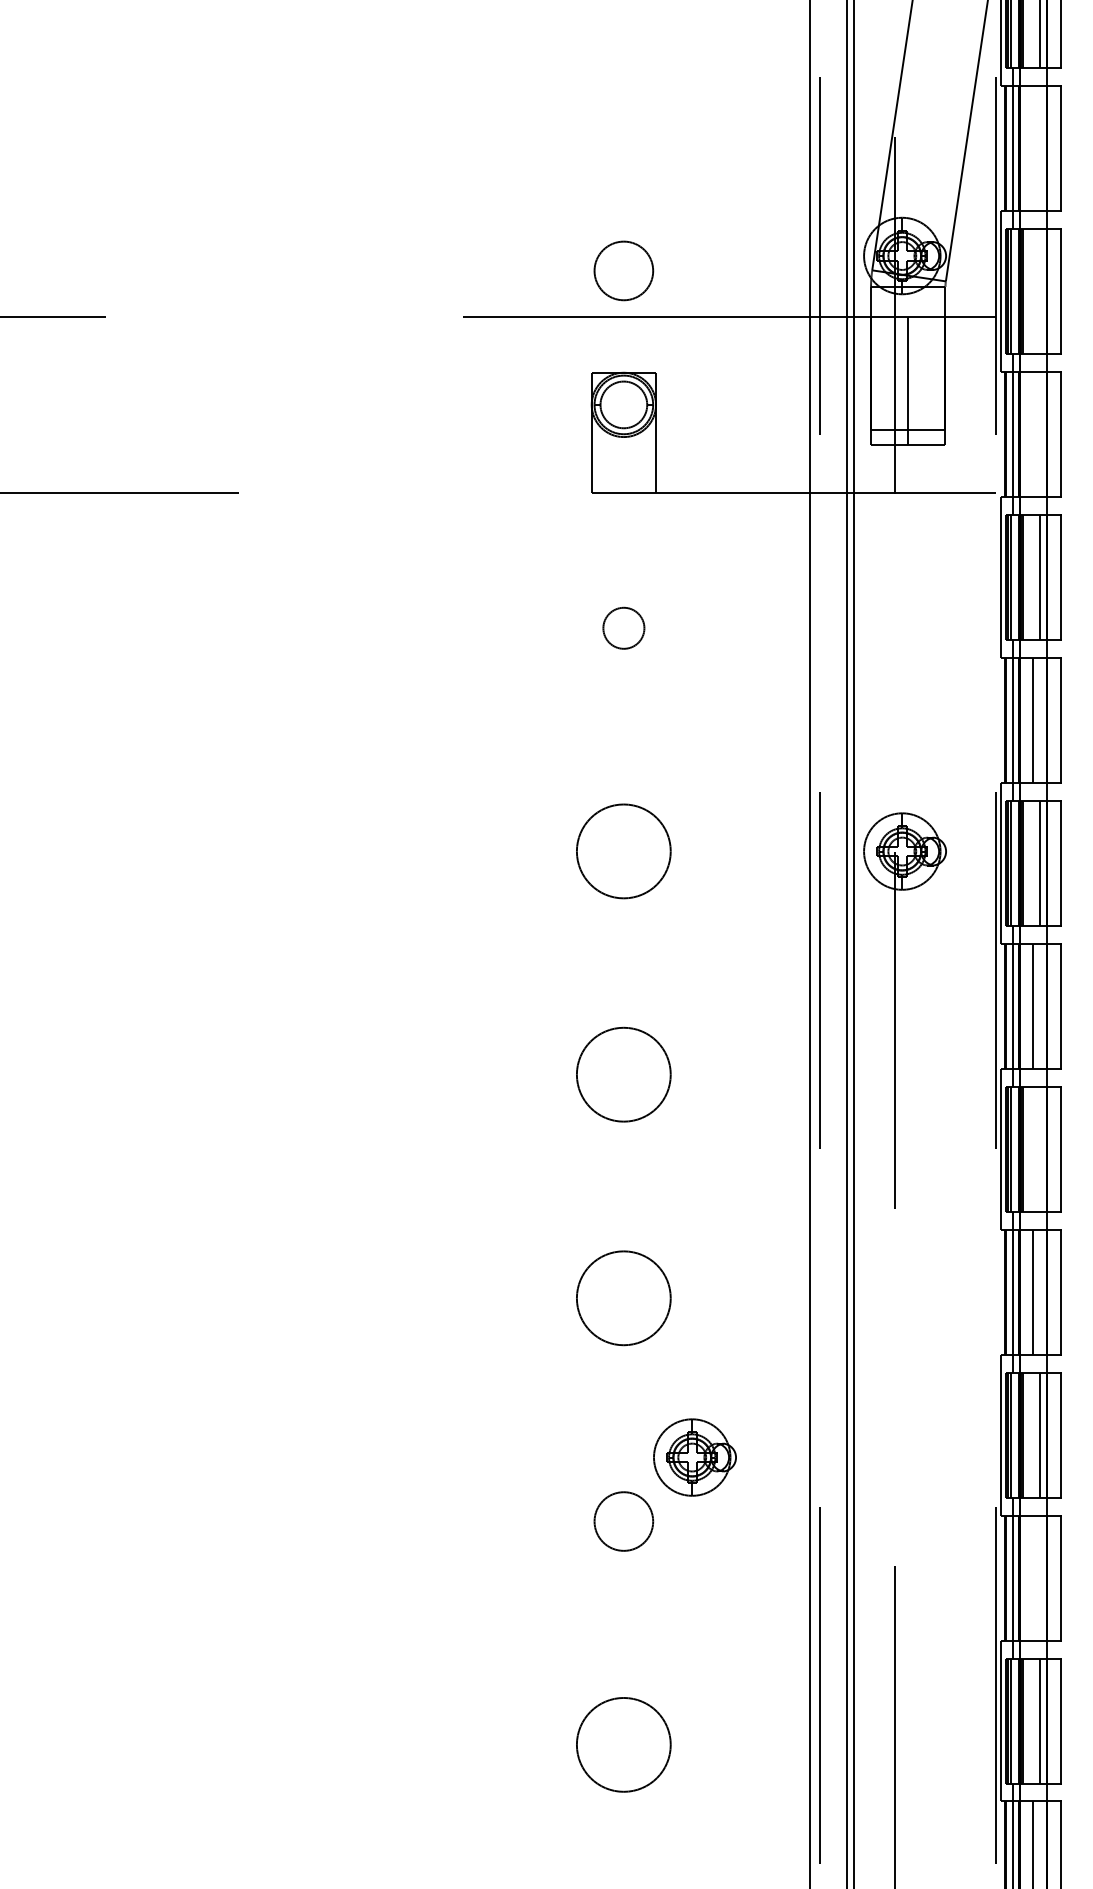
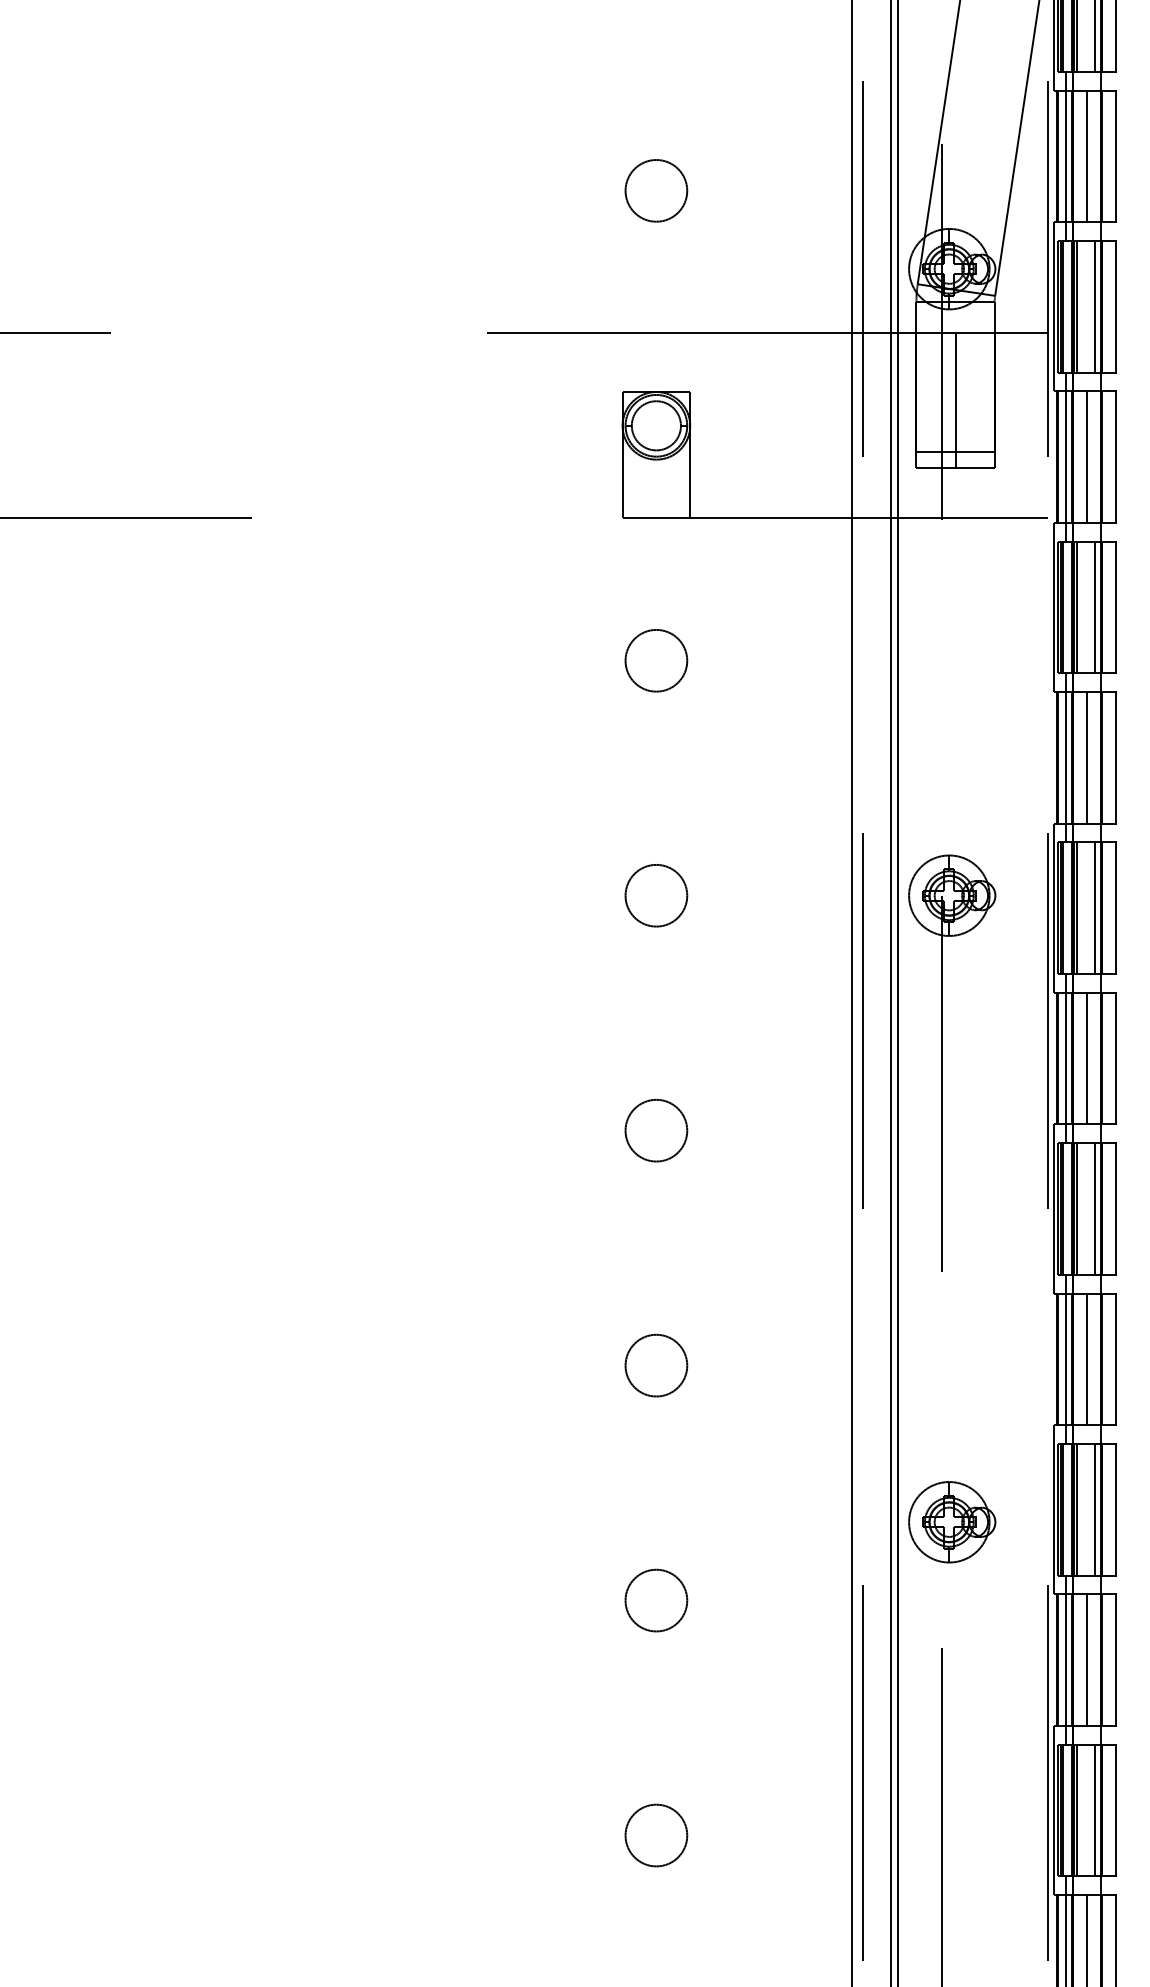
line: (1033, 148) -> (1087, 156), added
part: (623, 270) -> (656, 190), moved
line: (1040, 291) -> (1094, 306), added
line: (1033, 434) -> (1087, 456), added
part: (623, 627) -> (656, 660), size x1.43
part: (623, 851) -> (656, 895), size x0.62
part: (623, 1074) -> (656, 1130), size x0.62
line: (1040, 1148) -> (1094, 1208), added
part: (623, 1298) -> (656, 1365), size x0.62
part: (695, 1457) -> (952, 1522), moved
line: (1033, 1577) -> (1087, 1659), added
part: (623, 1744) -> (656, 1835), size x0.62

